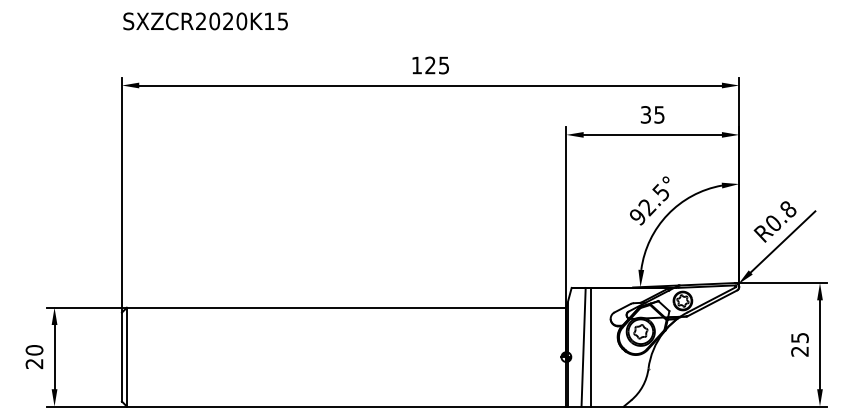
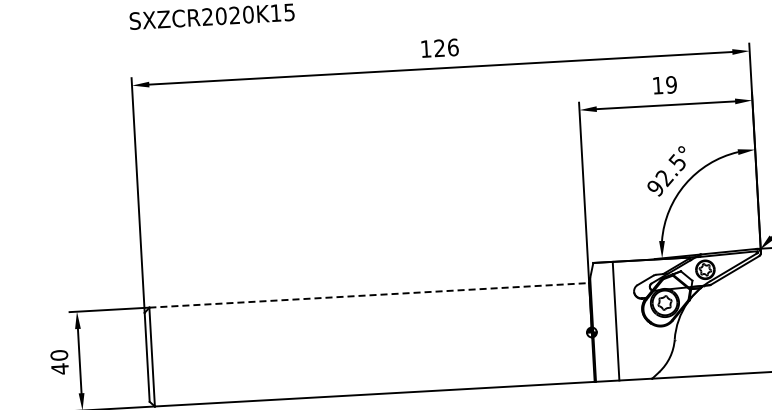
text: (443, 65) -> (452, 47), 125 -> 126
text: (652, 114) -> (664, 84), 35 -> 19
line: (346, 307) -> (369, 295), solid -> dashed
line: (583, 346) -> (608, 320), removed
text: (34, 363) -> (60, 368), 20 -> 40

